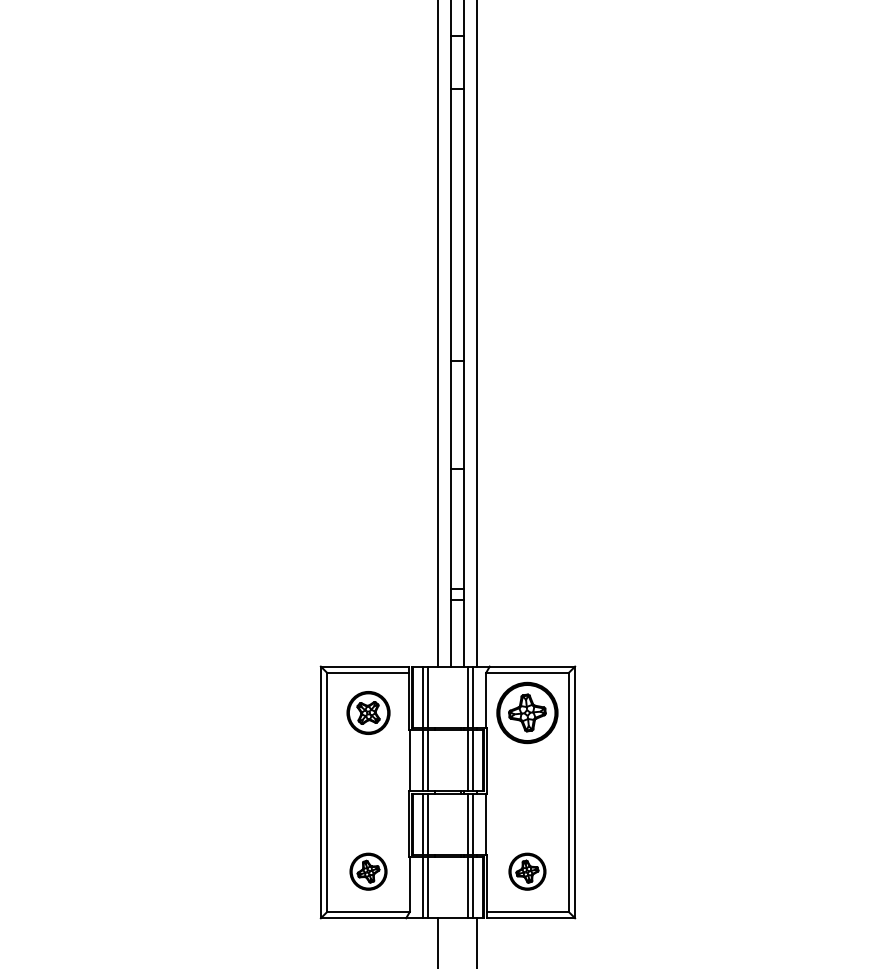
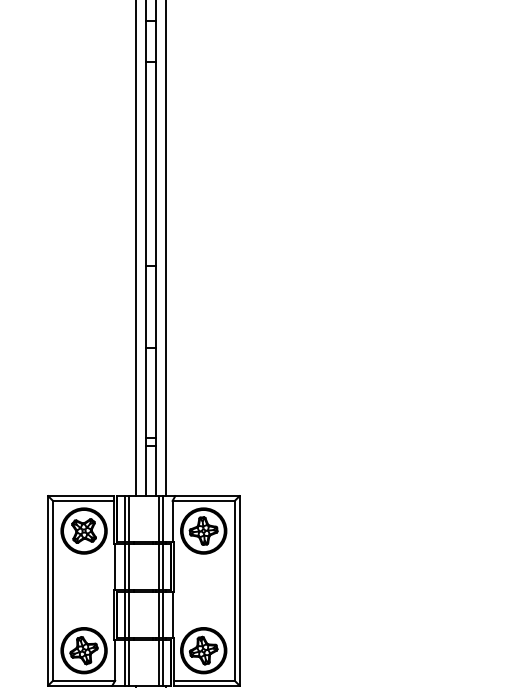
part: (368, 712) -> (84, 530), size x1.43
part: (368, 871) -> (84, 650), size x1.67
part: (527, 871) -> (203, 650), size x1.67

